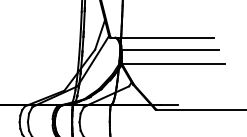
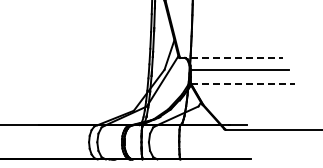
line: (162, 37) -> (231, 57), solid -> dashed
line: (173, 63) -> (242, 83), solid -> dashed

